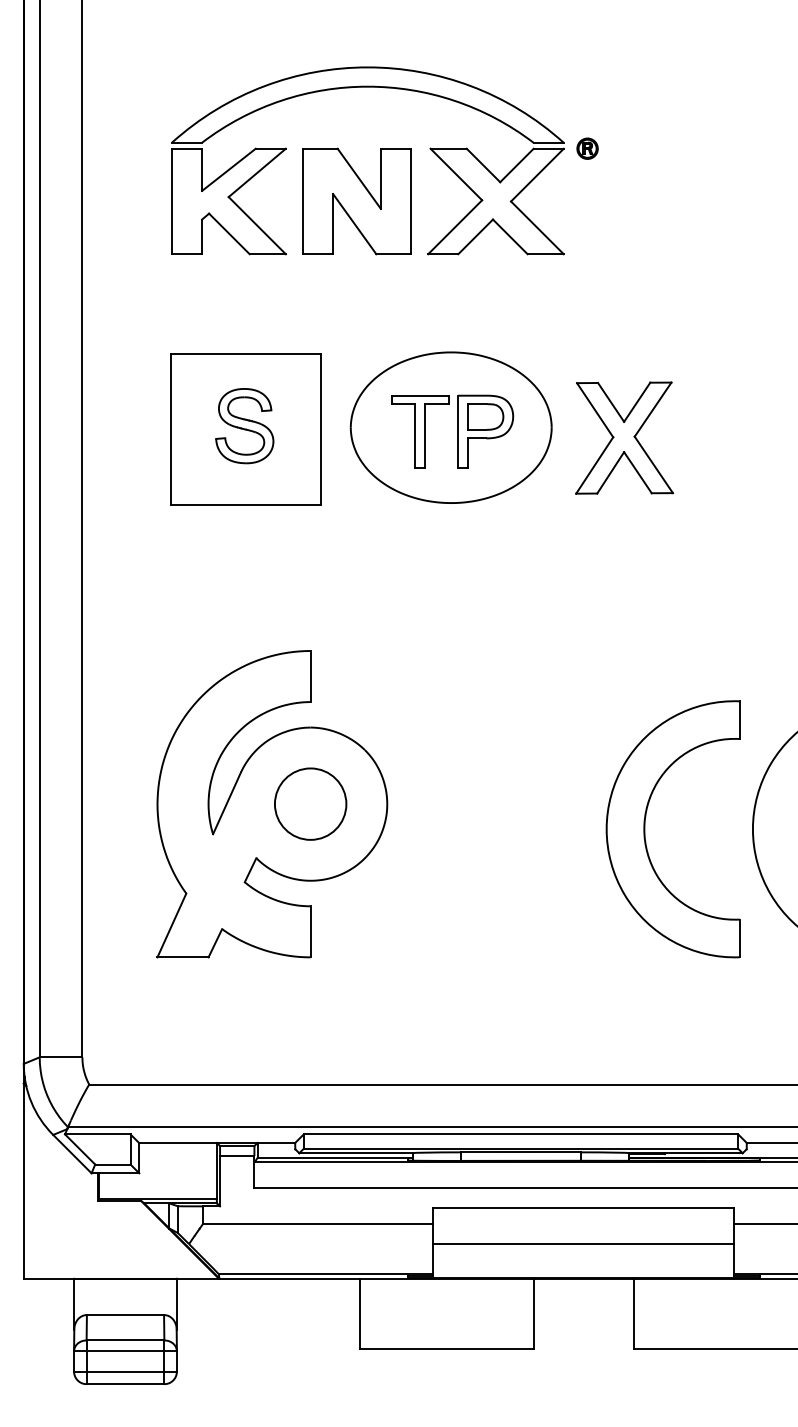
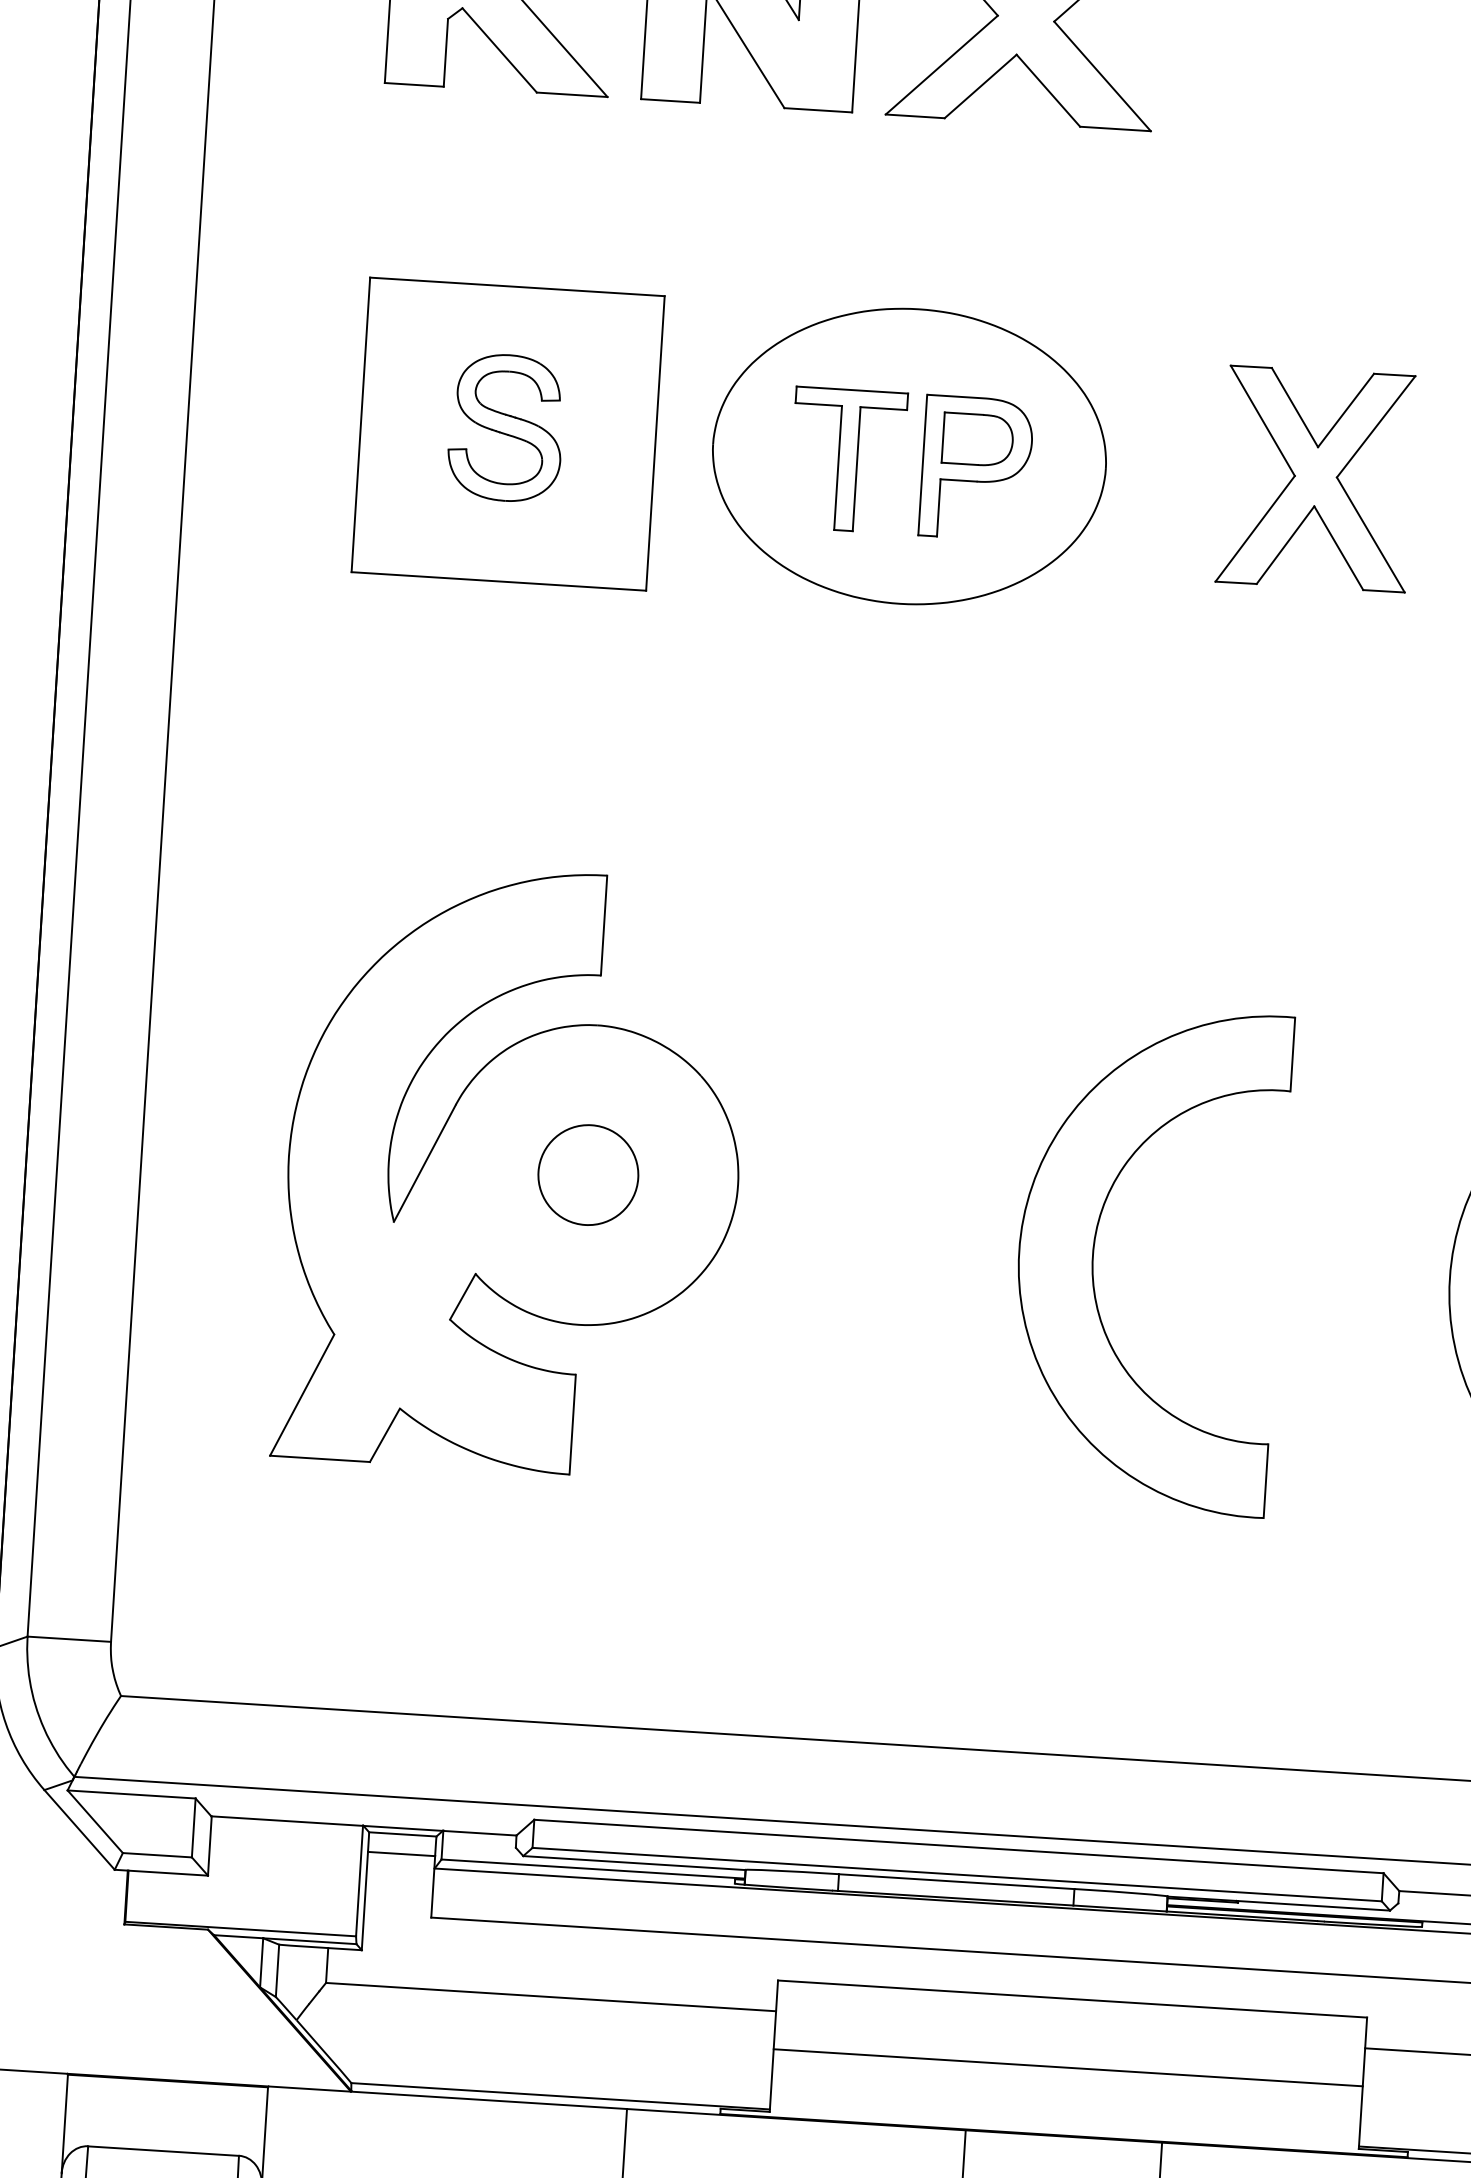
part: (624, 437) -> (1316, 477), moved
circle: (310, 803) -> (588, 1173), size x0.71
part: (645, 829) -> (1095, 1256), moved

